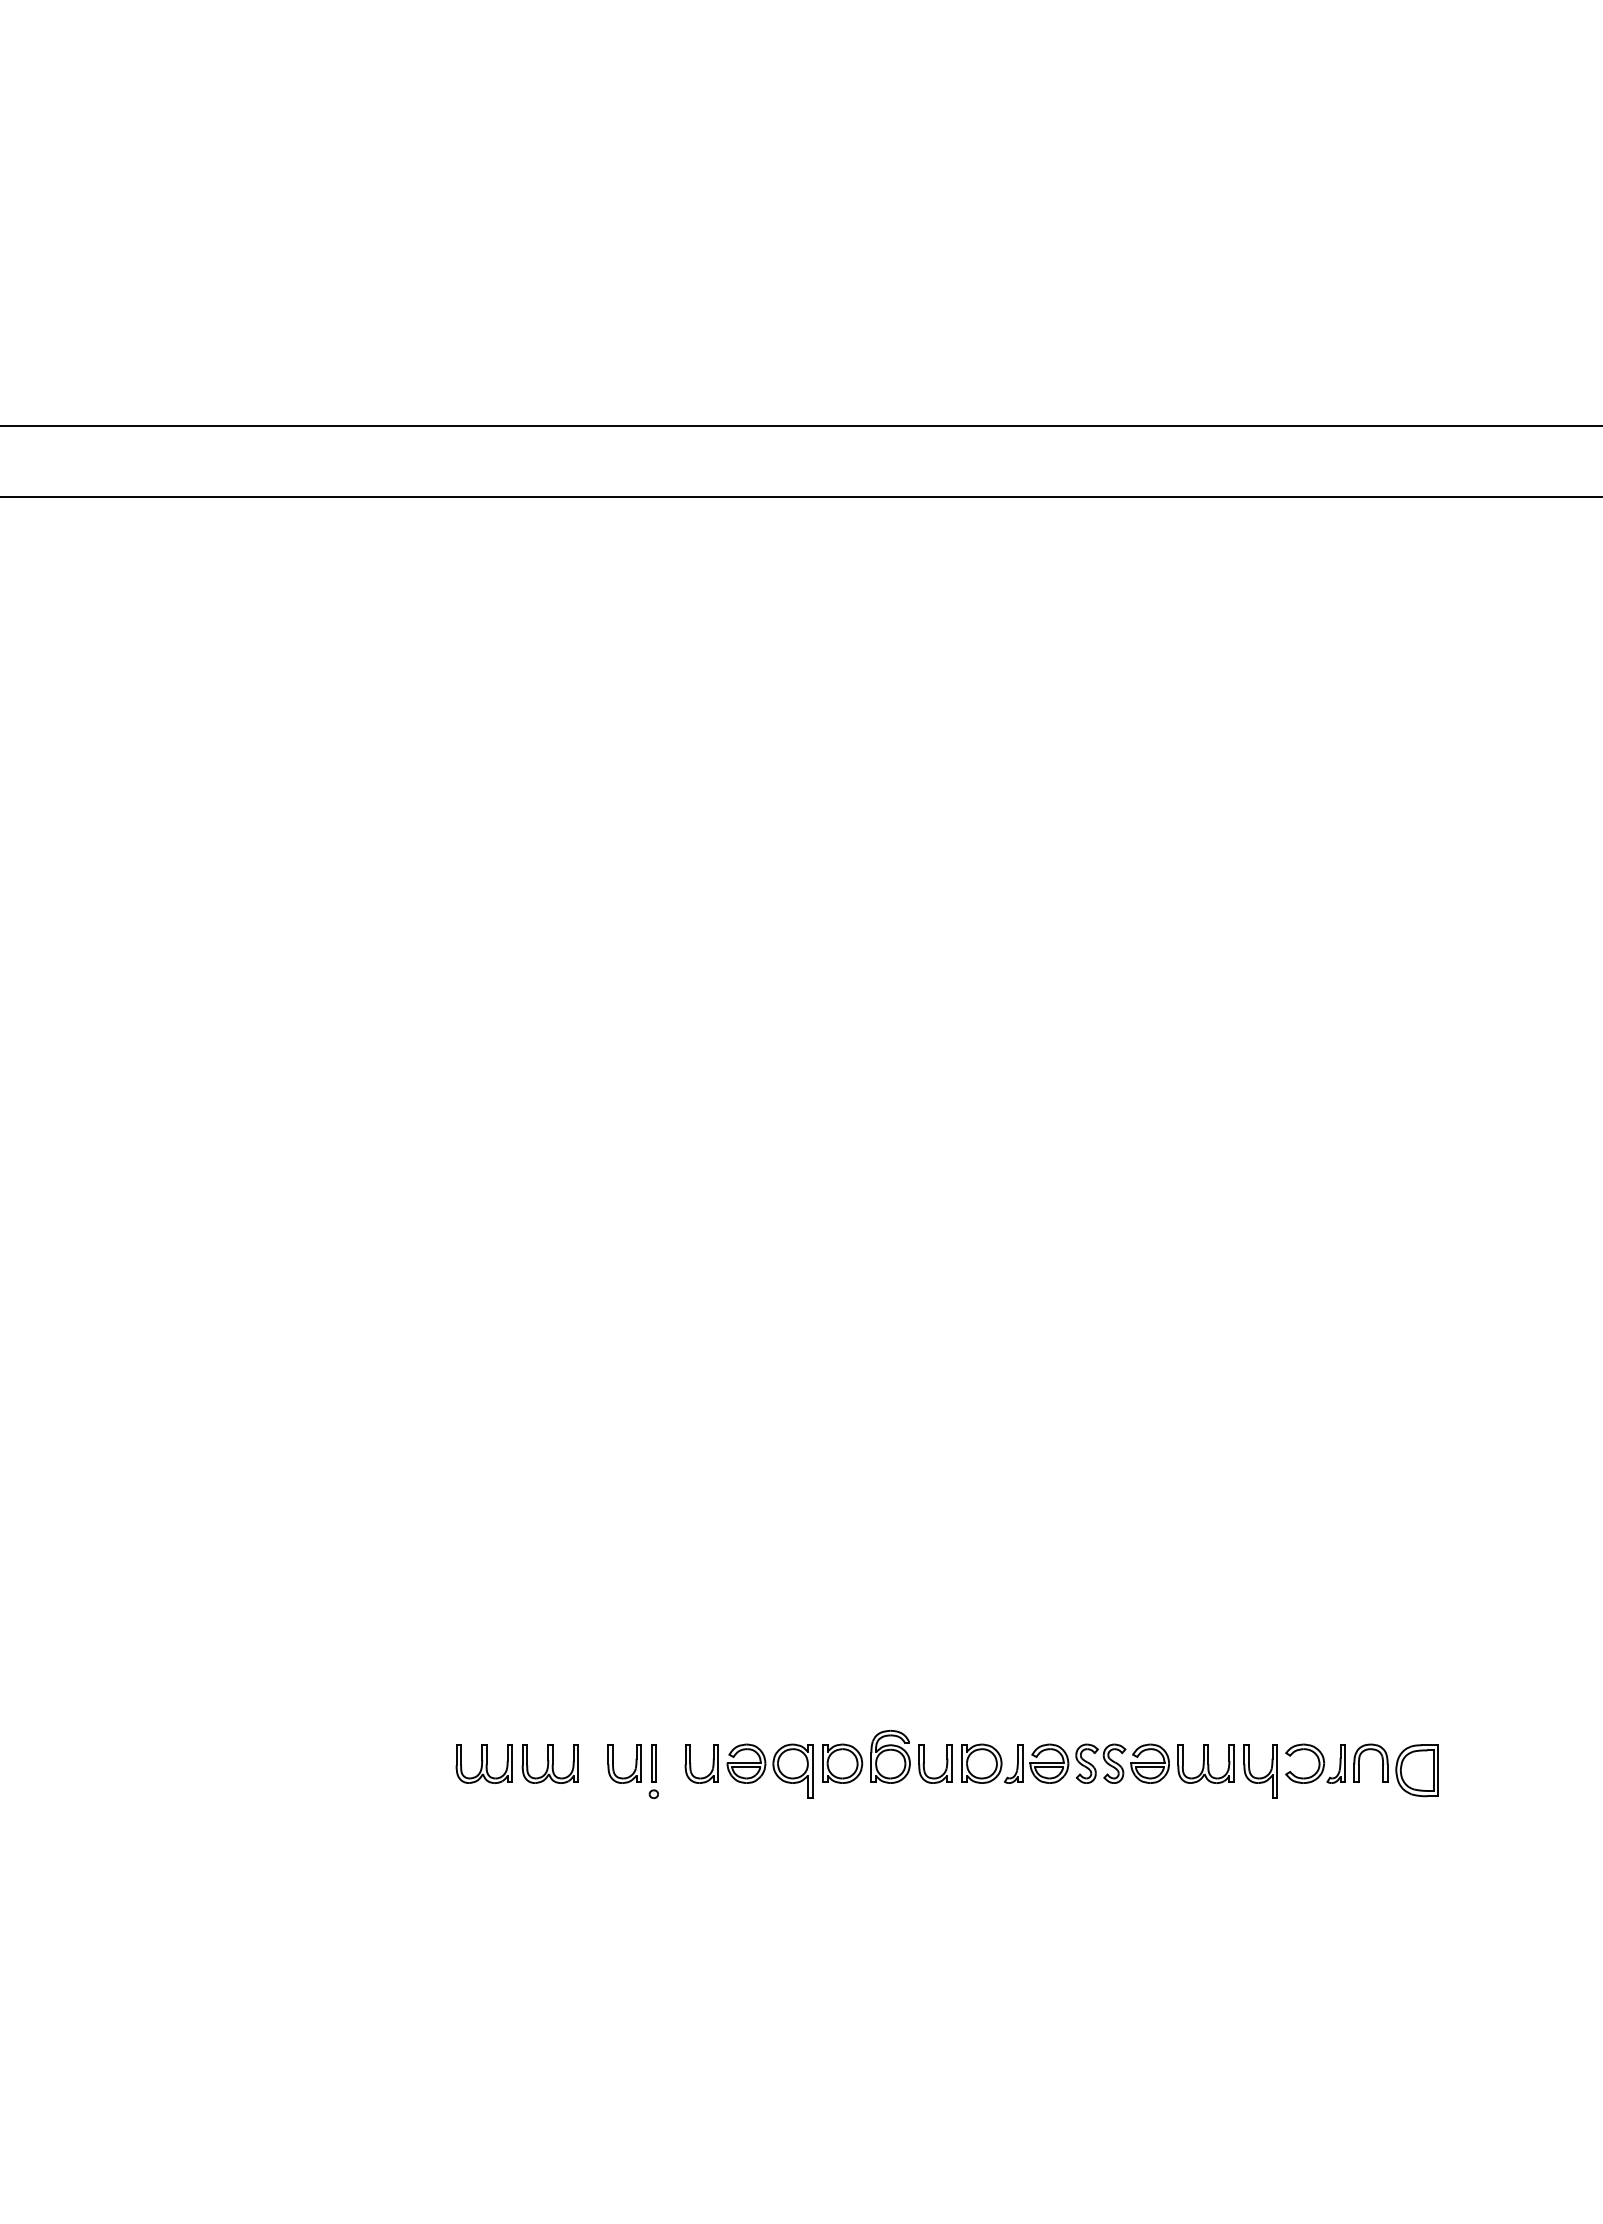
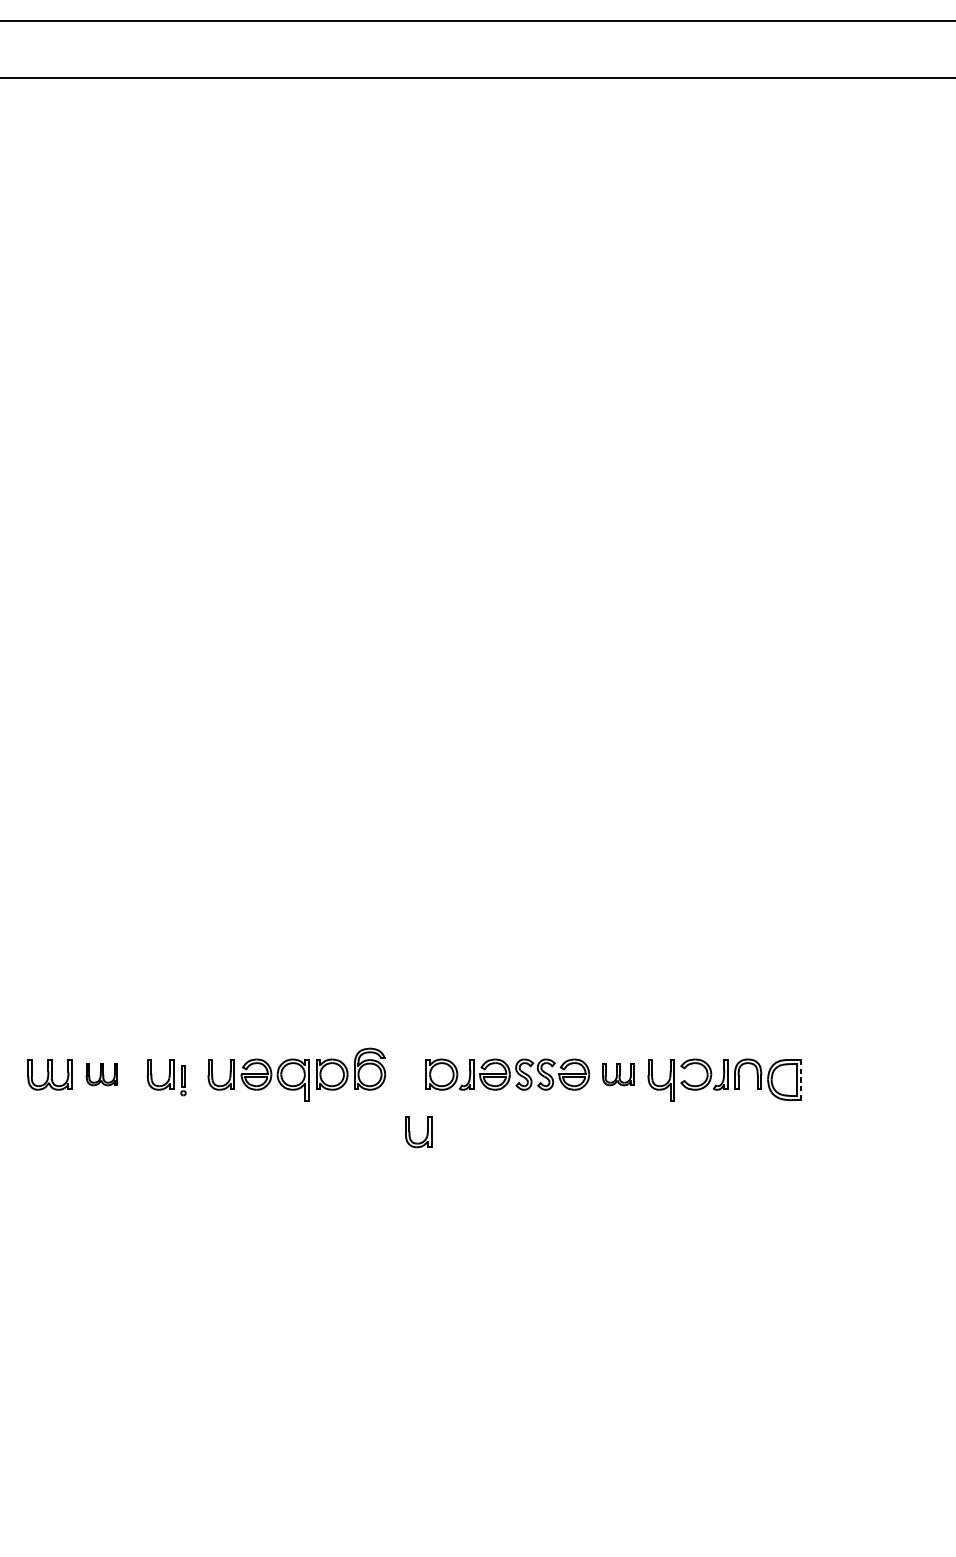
part: (549, 1763) -> (101, 1074), size x0.7
part: (1205, 1763) -> (617, 1074), size x0.7
part: (945, 1767) -> (426, 1135), moved
line: (1438, 1770) -> (801, 1079), solid -> dashed
part: (653, 1771) -> (183, 1080), size x0.7

